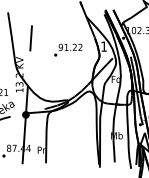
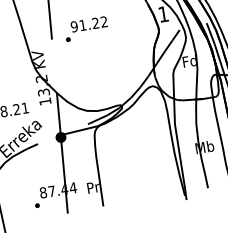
text: (68, 49) -> (86, 27), moved

